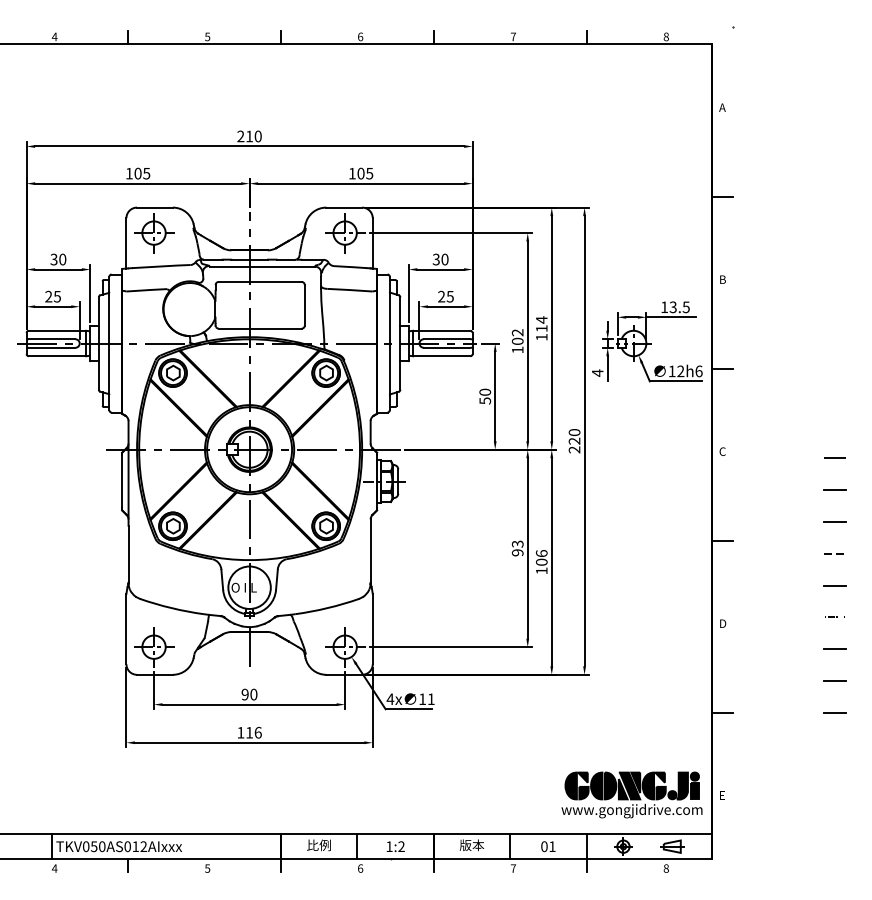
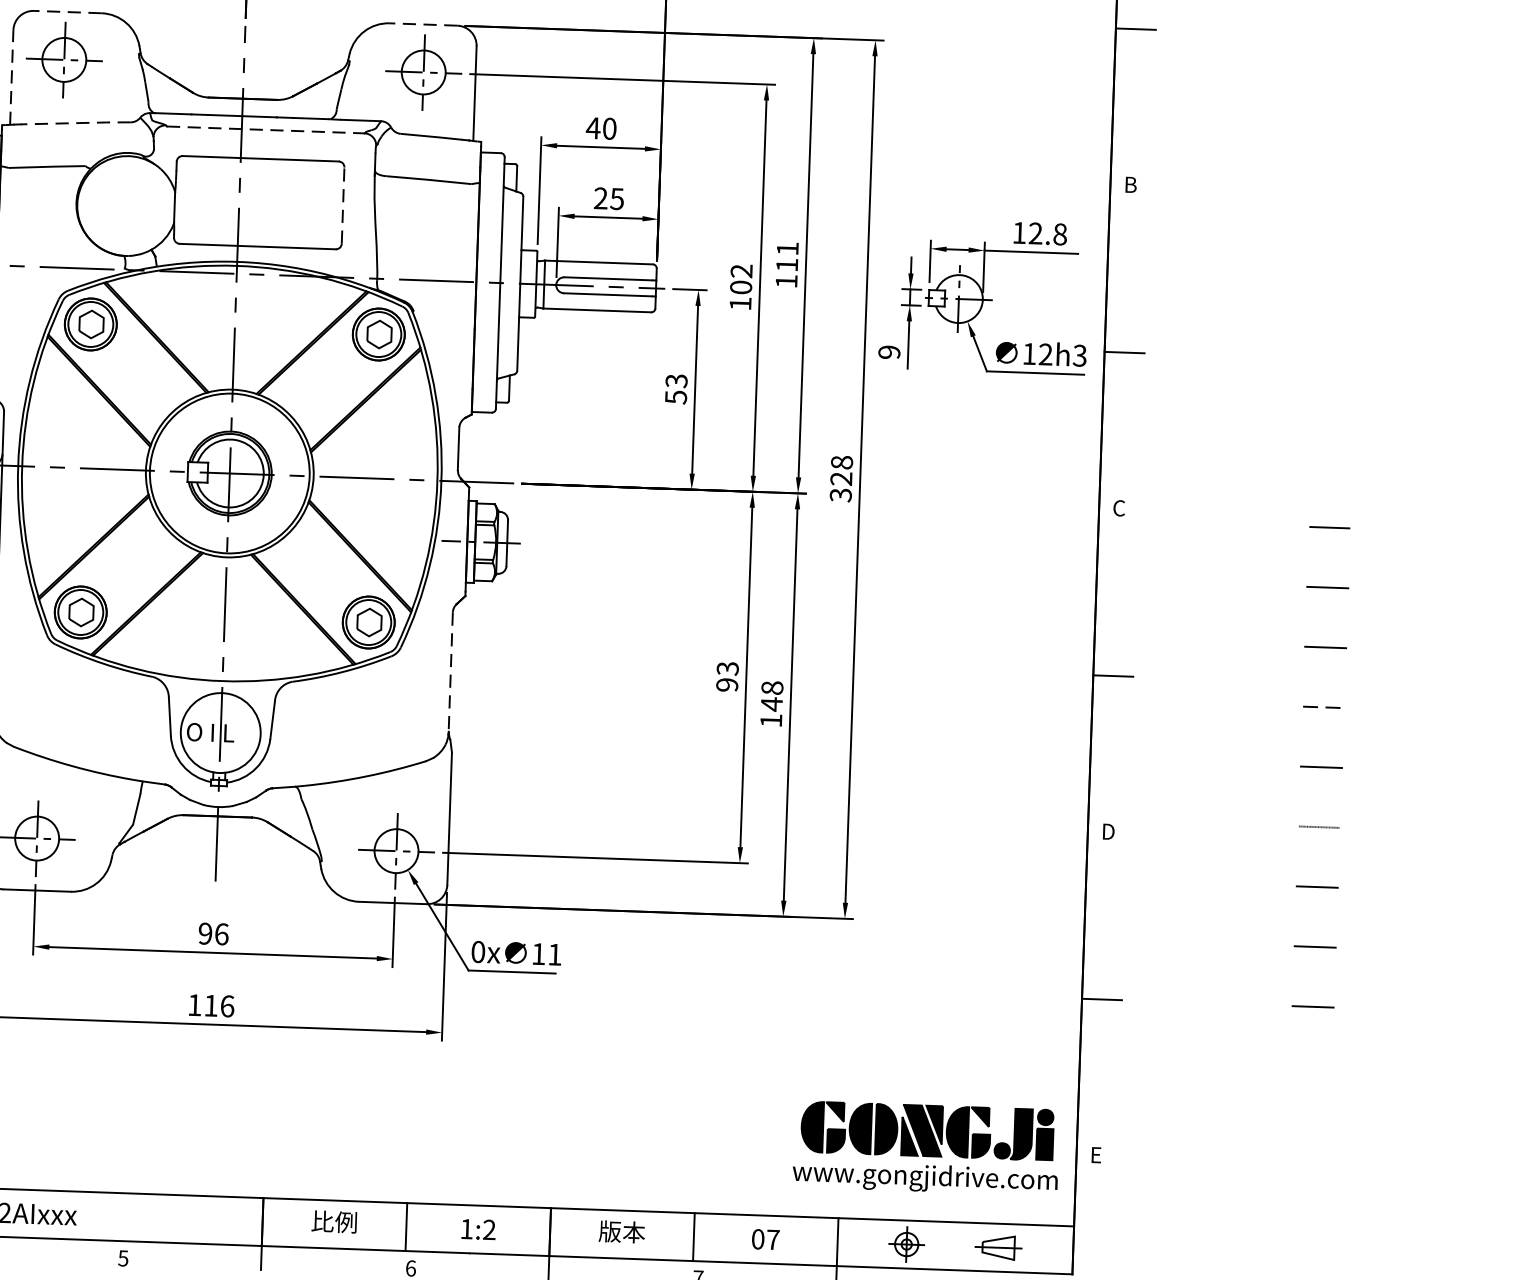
line: (154, 207) -> (66, 11), solid -> dashed
line: (344, 207) -> (424, 24), solid -> dashed
line: (126, 242) -> (11, 75), solid -> dashed
text: (436, 259) -> (593, 128), 30 -> 40
line: (161, 266) -> (76, 123), solid -> dashed
line: (262, 266) -> (266, 129), solid -> dashed
line: (304, 304) -> (342, 204), solid -> dashed
text: (679, 307) -> (1047, 234), 13.5 -> 12.8
text: (541, 319) -> (787, 247), 114 -> 111
text: (698, 371) -> (1079, 355), 12h6 -> 12h3
text: (597, 372) -> (889, 351), 4 -> 9
text: (484, 391) -> (675, 379), 50 -> 53
text: (574, 441) -> (841, 479), 220 -> 328
line: (370, 551) -> (450, 672), solid -> dashed
text: (541, 558) -> (771, 697), 106 -> 148
text: (253, 694) -> (221, 934), 90 -> 96
text: (390, 699) -> (478, 952), 4x -> 0x
text: (552, 846) -> (773, 1239), 01 -> 07

